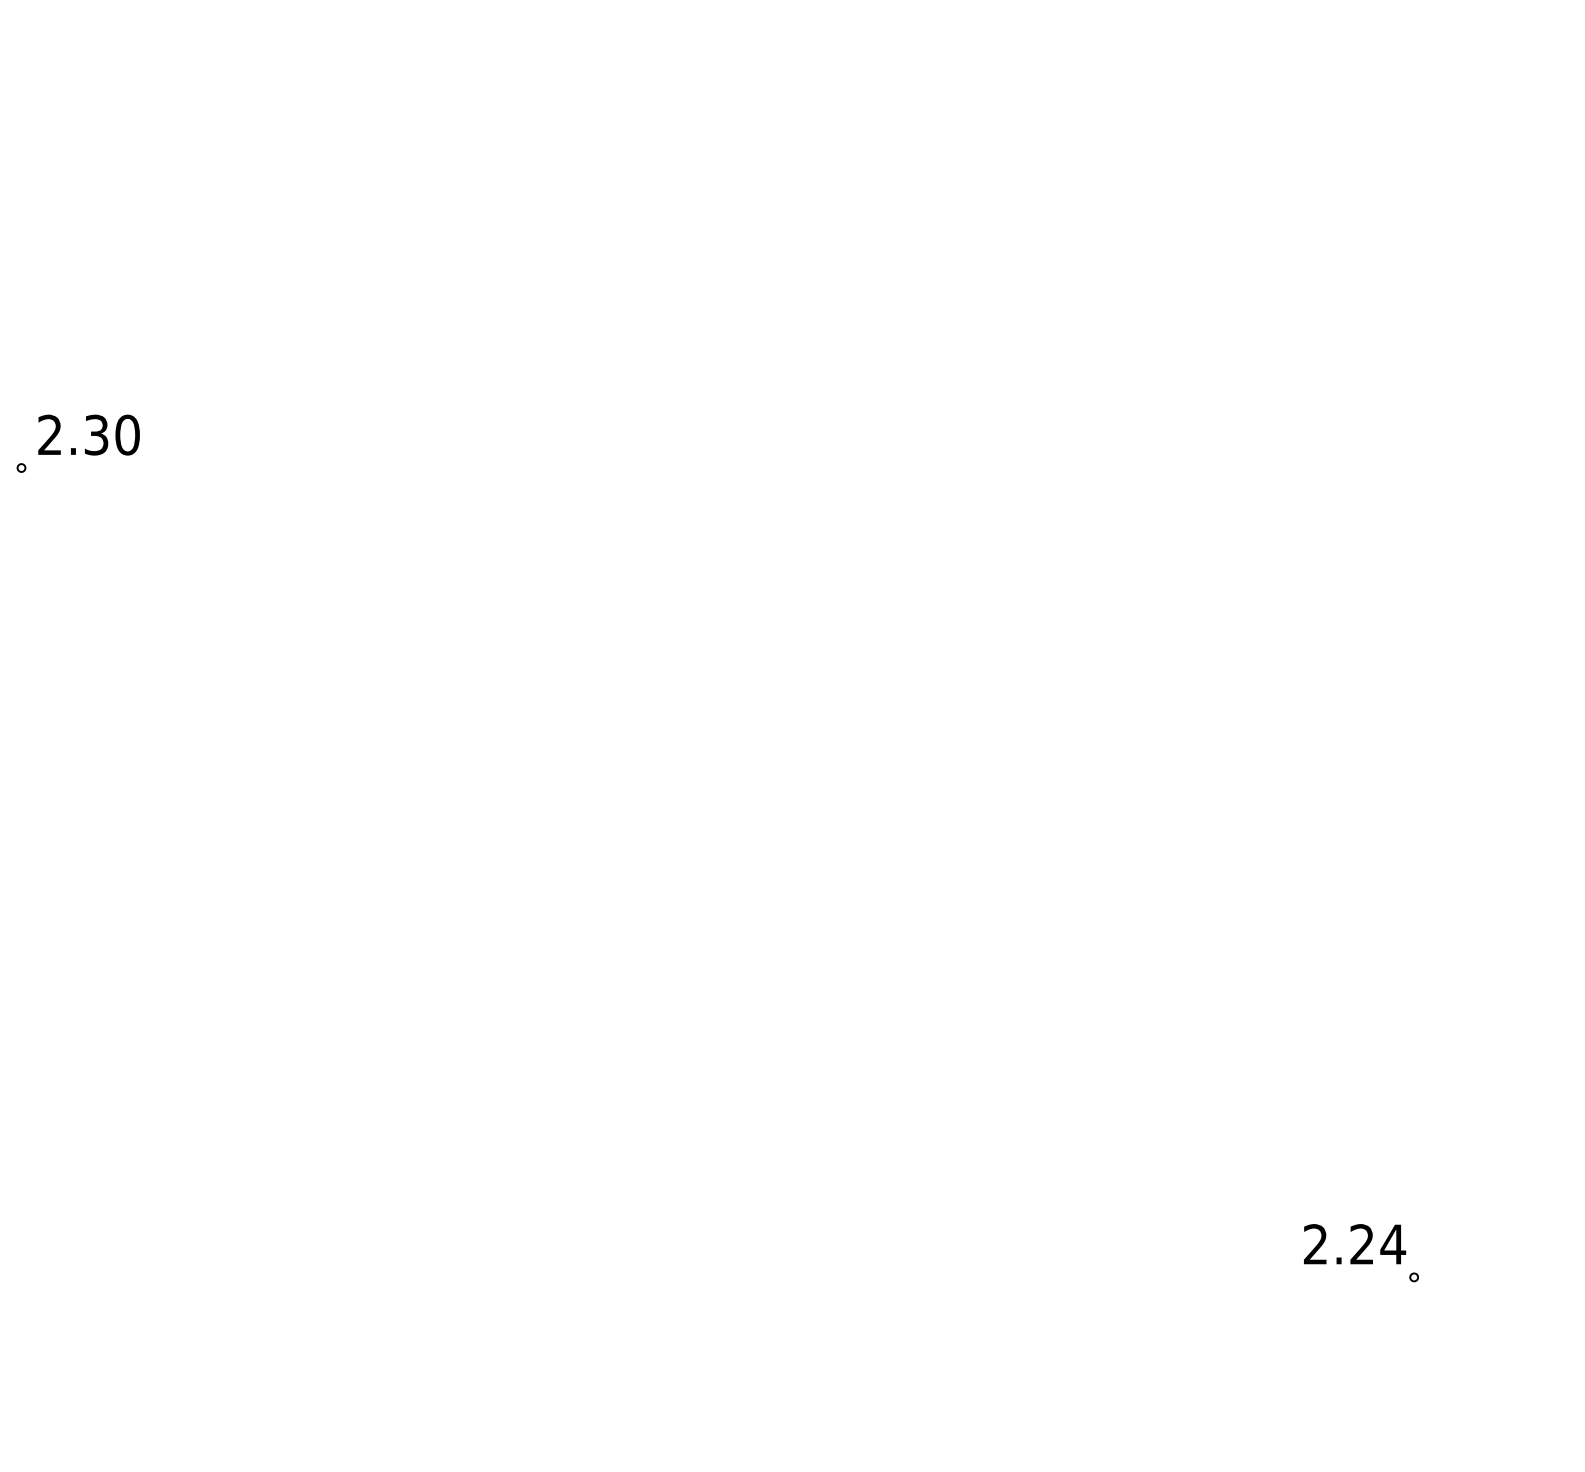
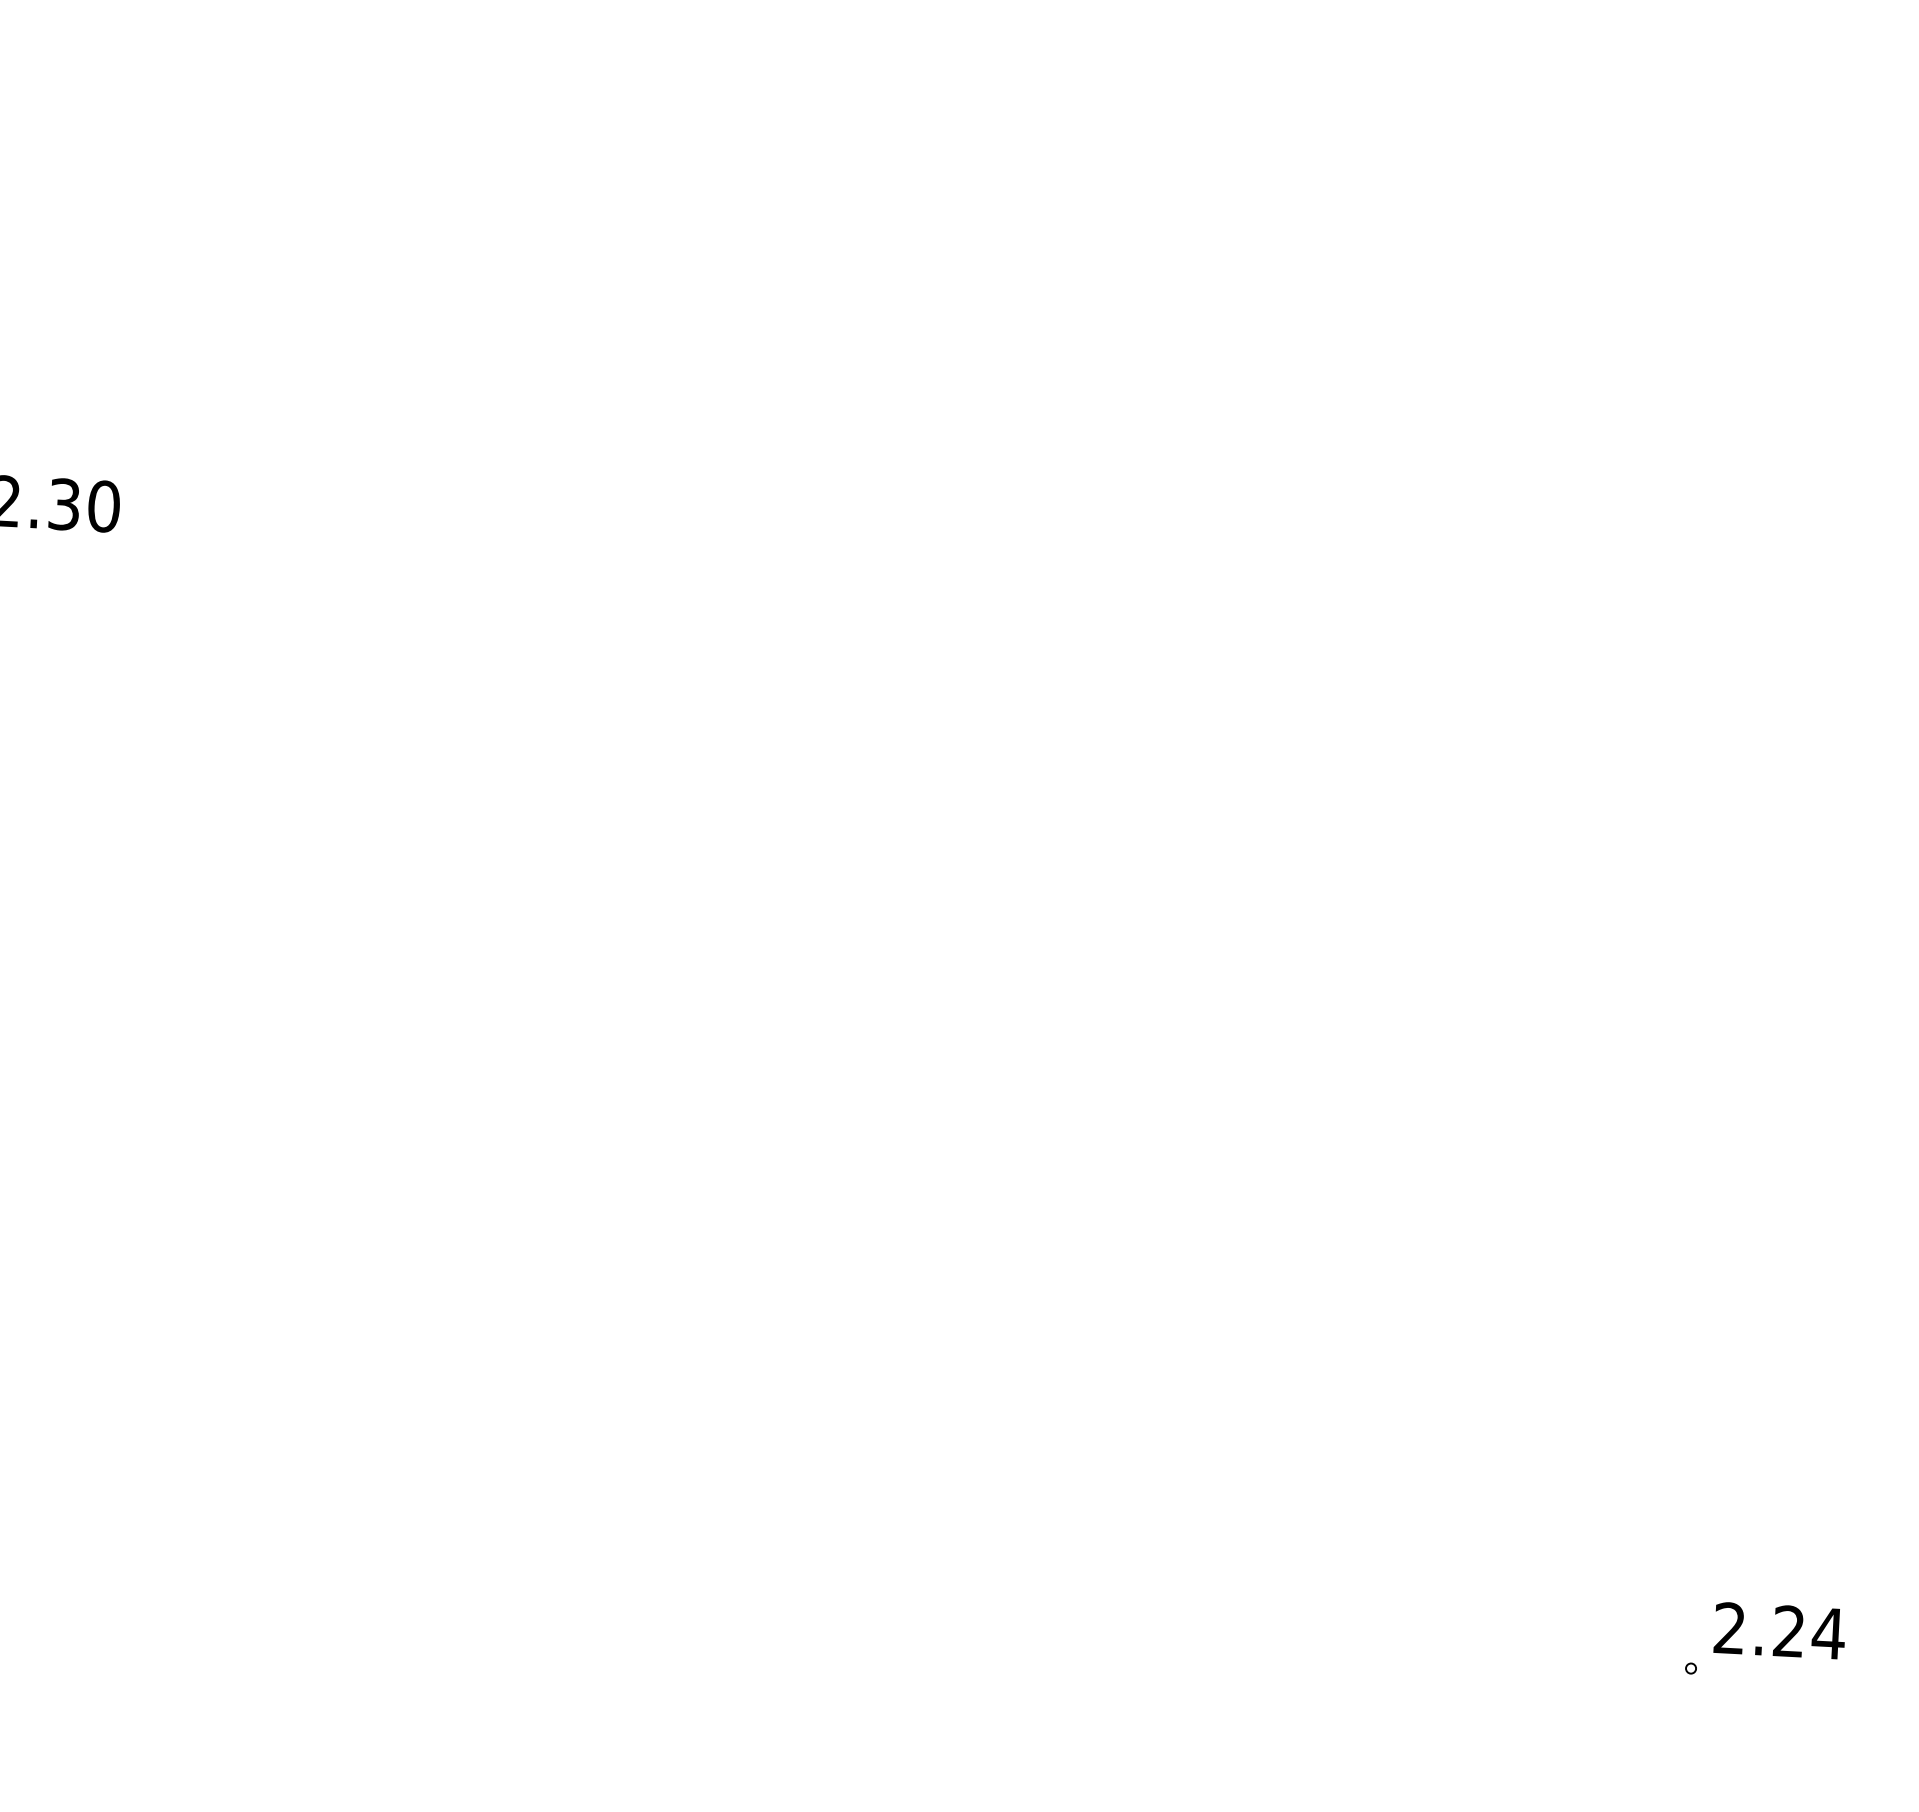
text: (1355, 1244) -> (1780, 1631), moved

